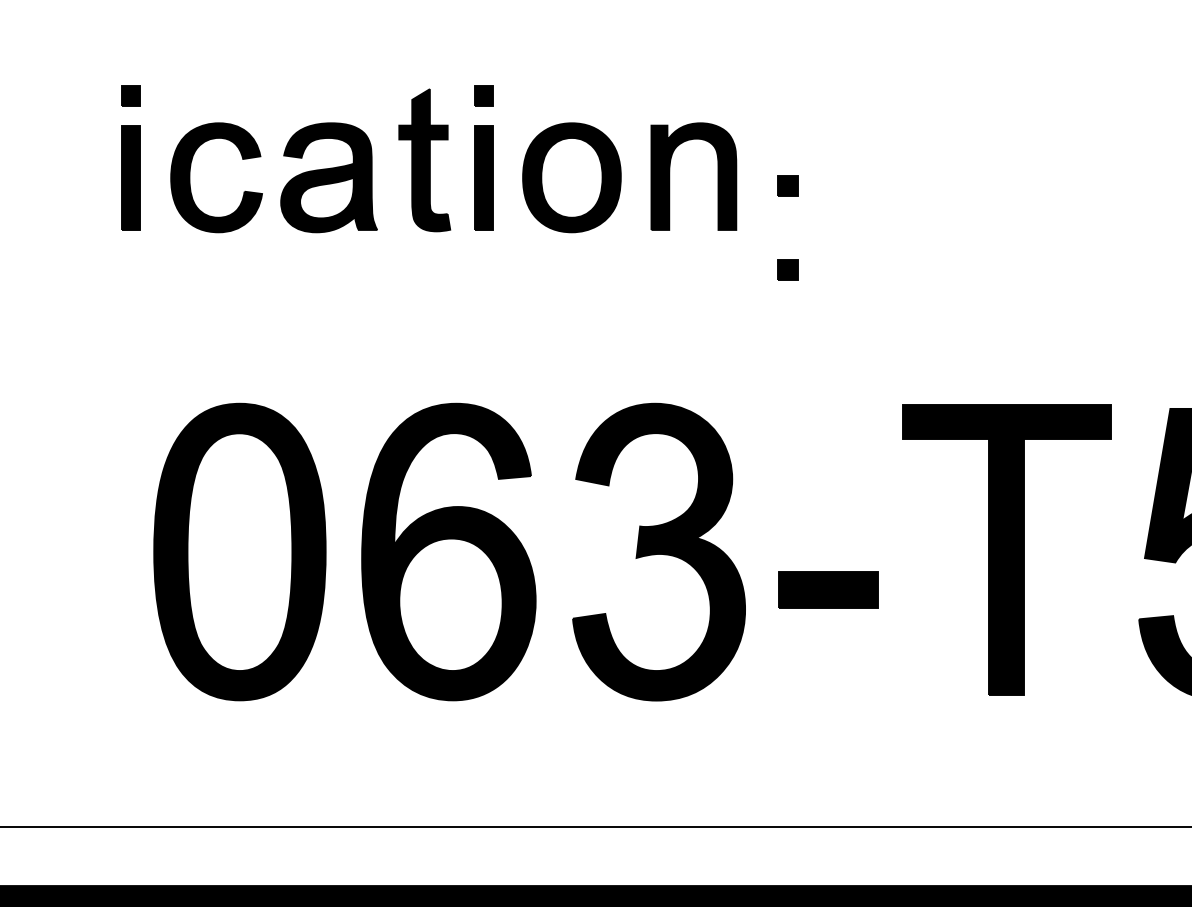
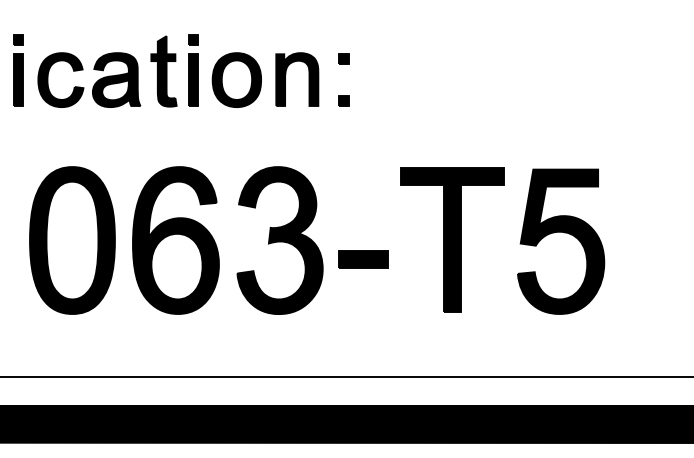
part: (429, 158) -> (166, 70), moved

